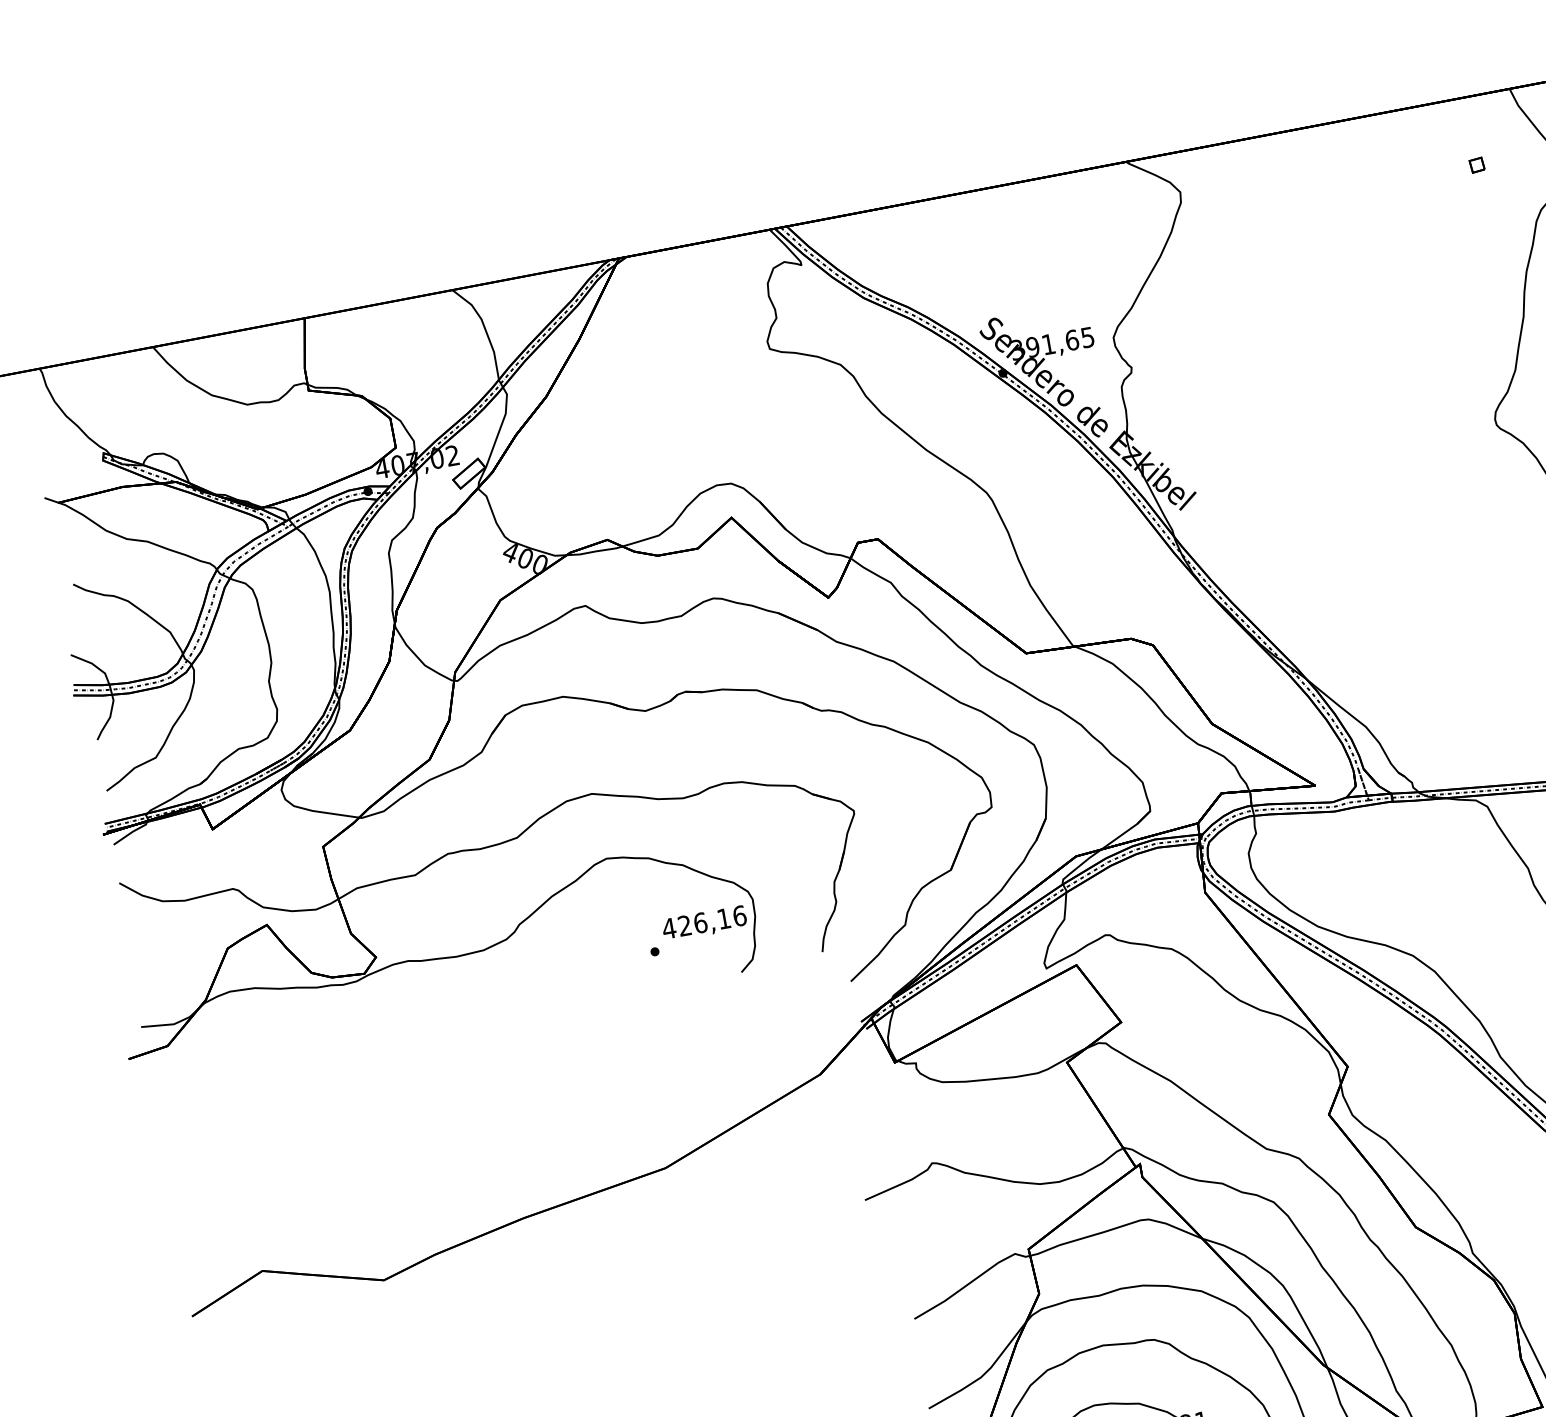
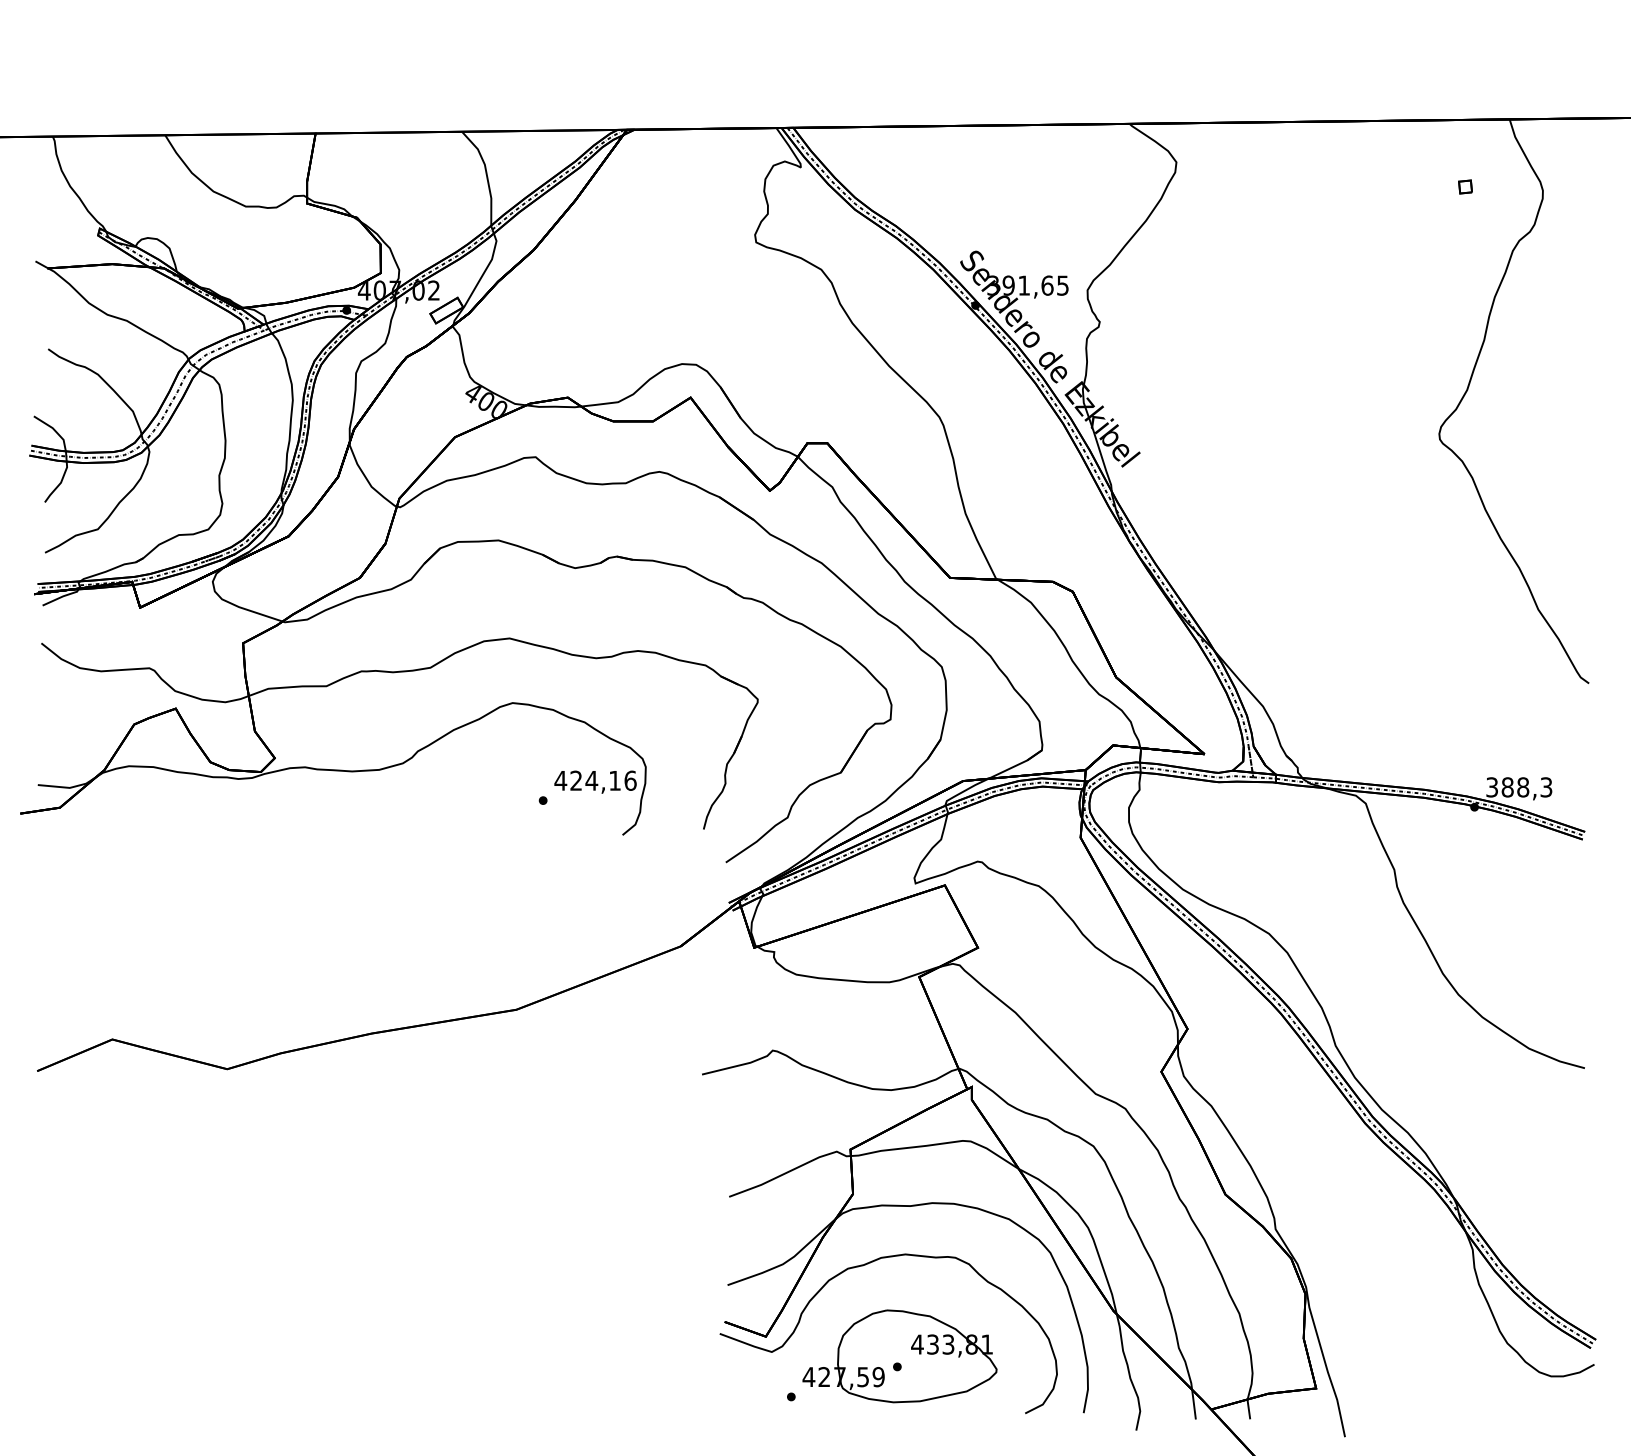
text: (700, 922) -> (591, 780), 426,16 -> 424,16

